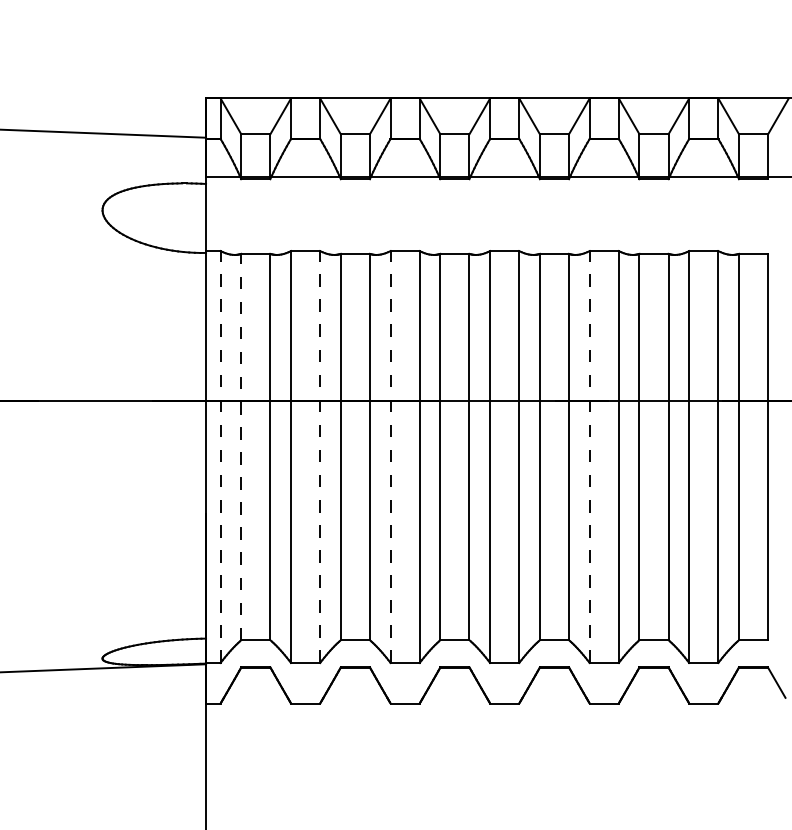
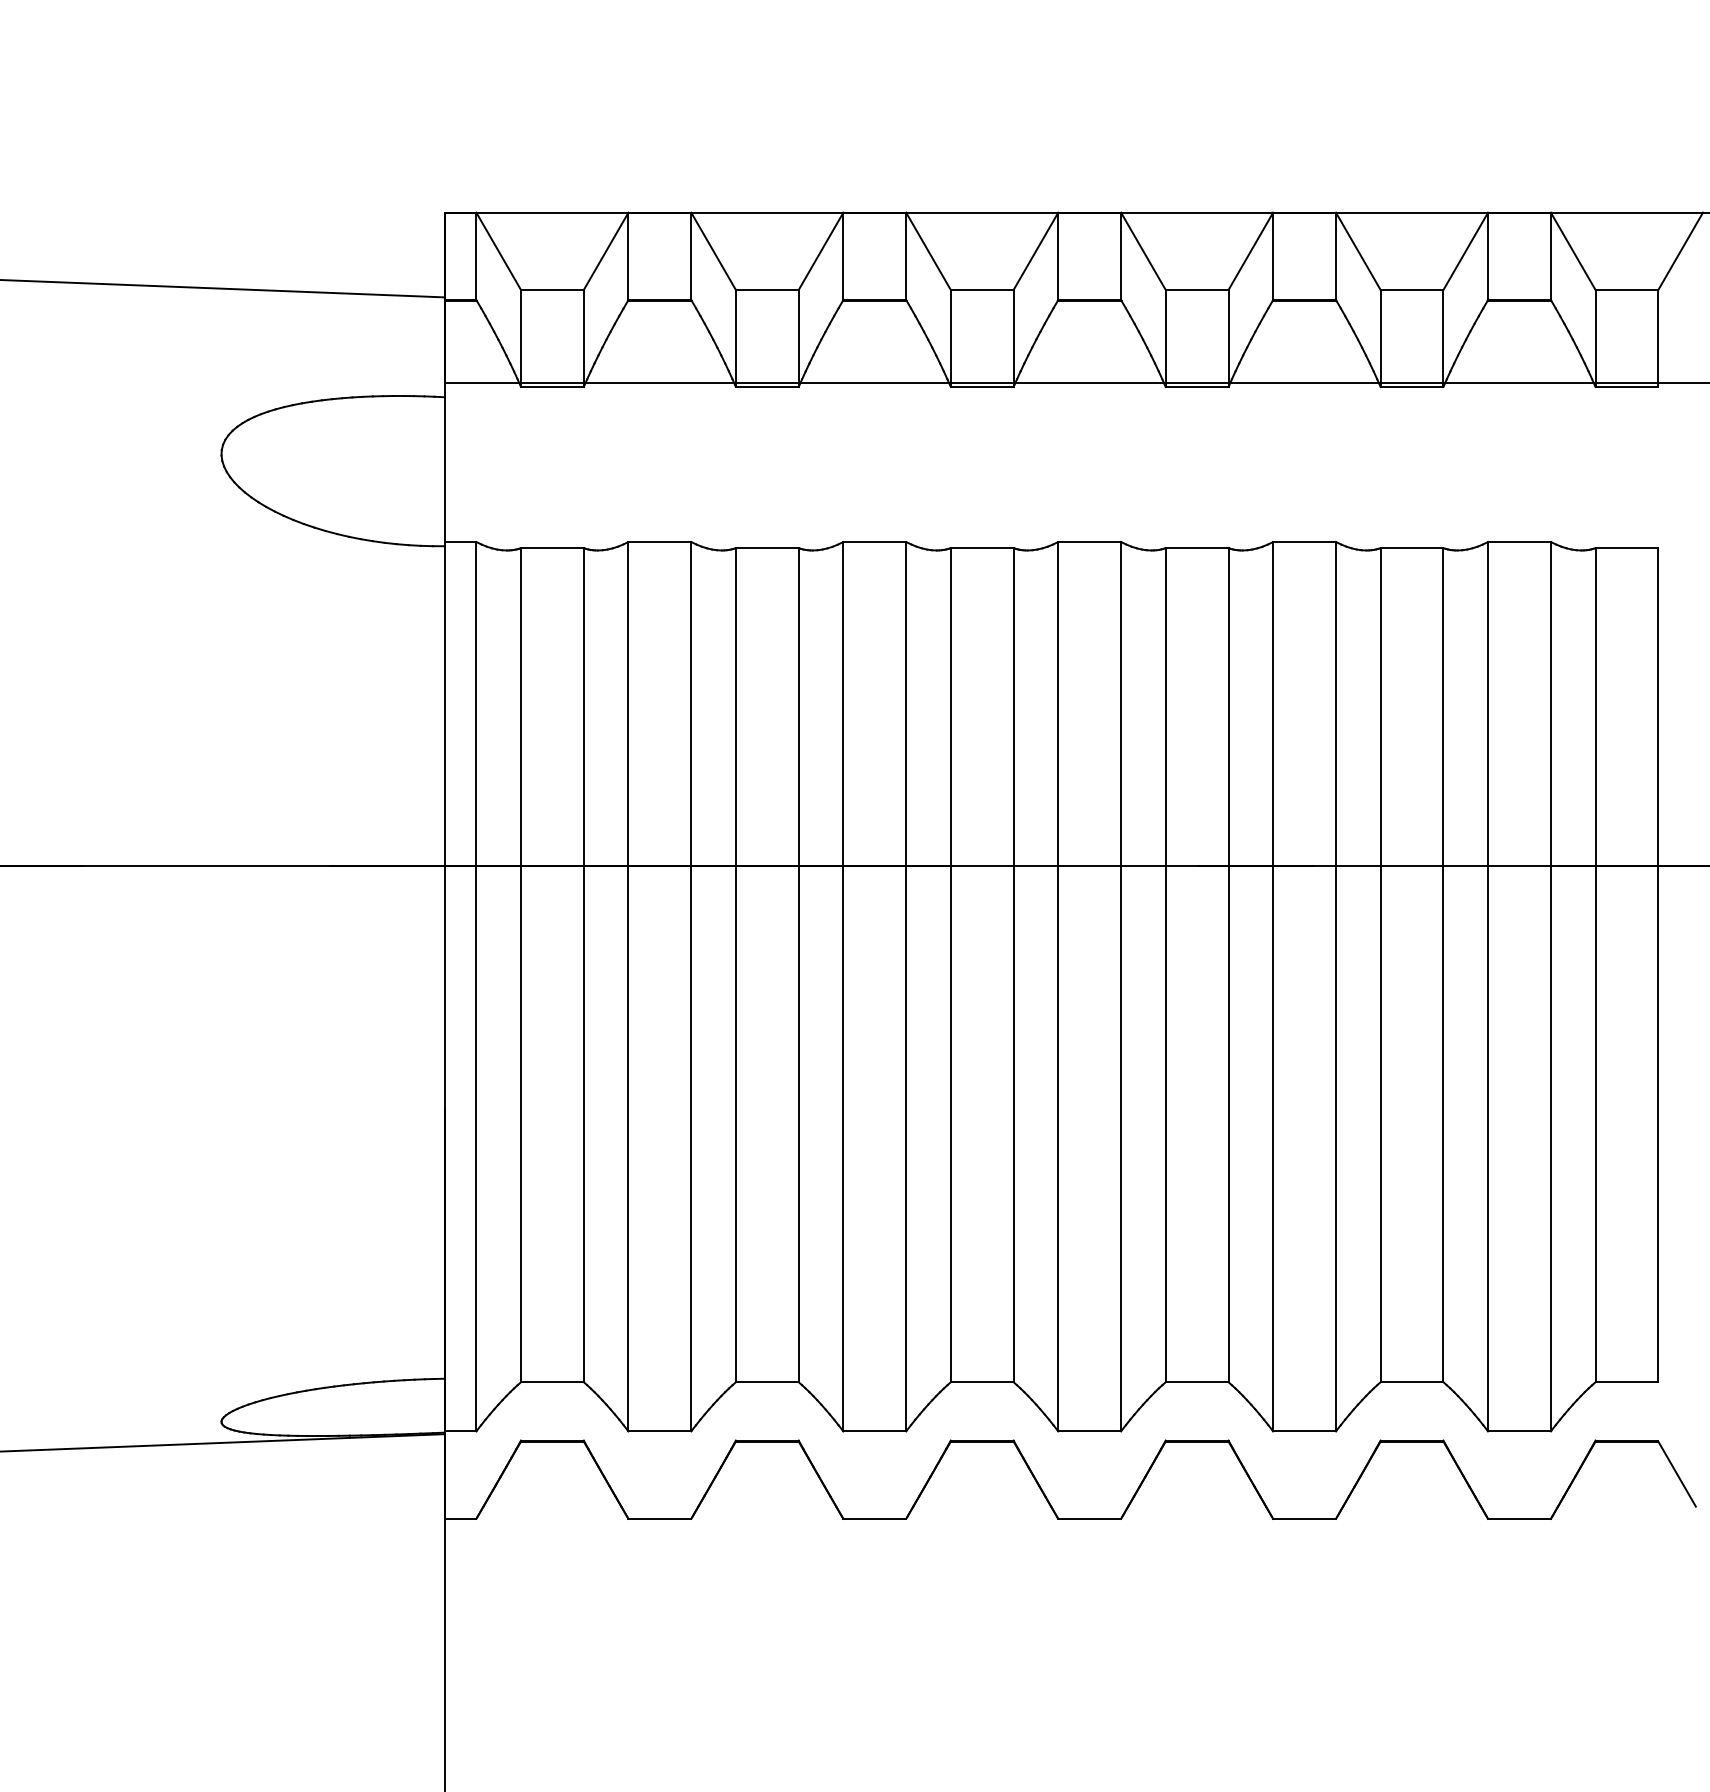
line: (241, 446) -> (521, 964), dashed -> solid
line: (220, 457) -> (476, 987), dashed -> solid
line: (320, 457) -> (692, 987), dashed -> solid
line: (390, 457) -> (843, 987), dashed -> solid
line: (589, 457) -> (1272, 987), dashed -> solid

